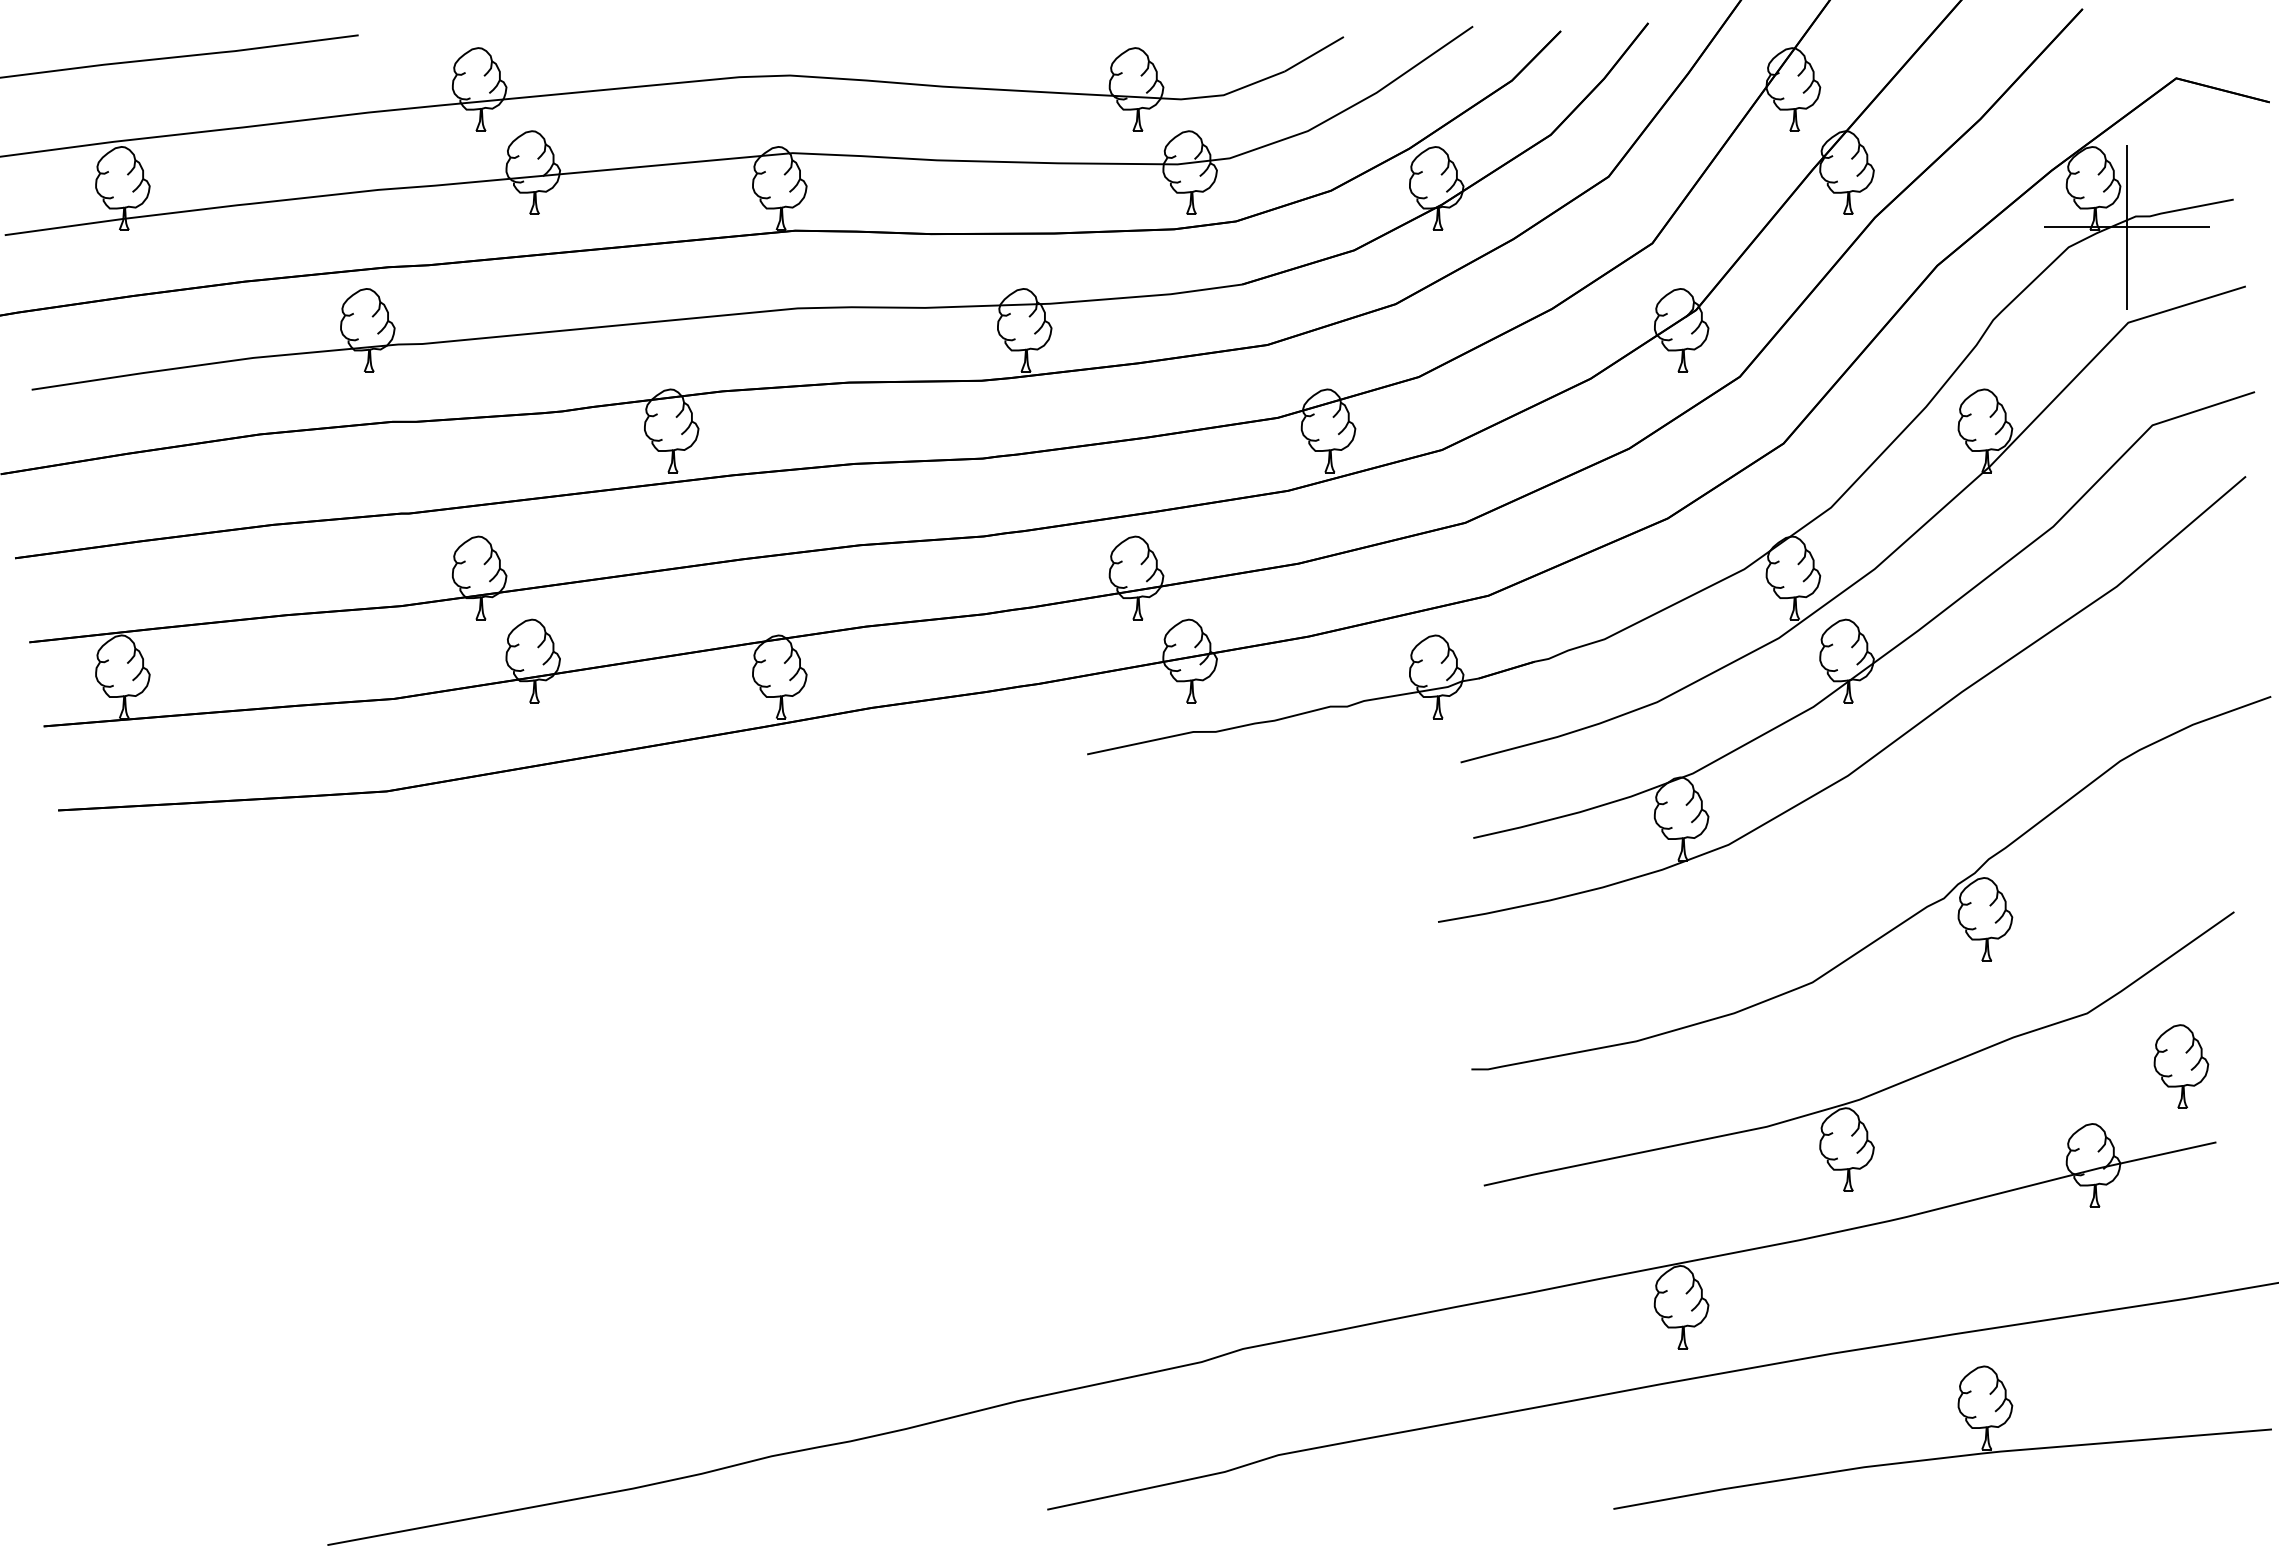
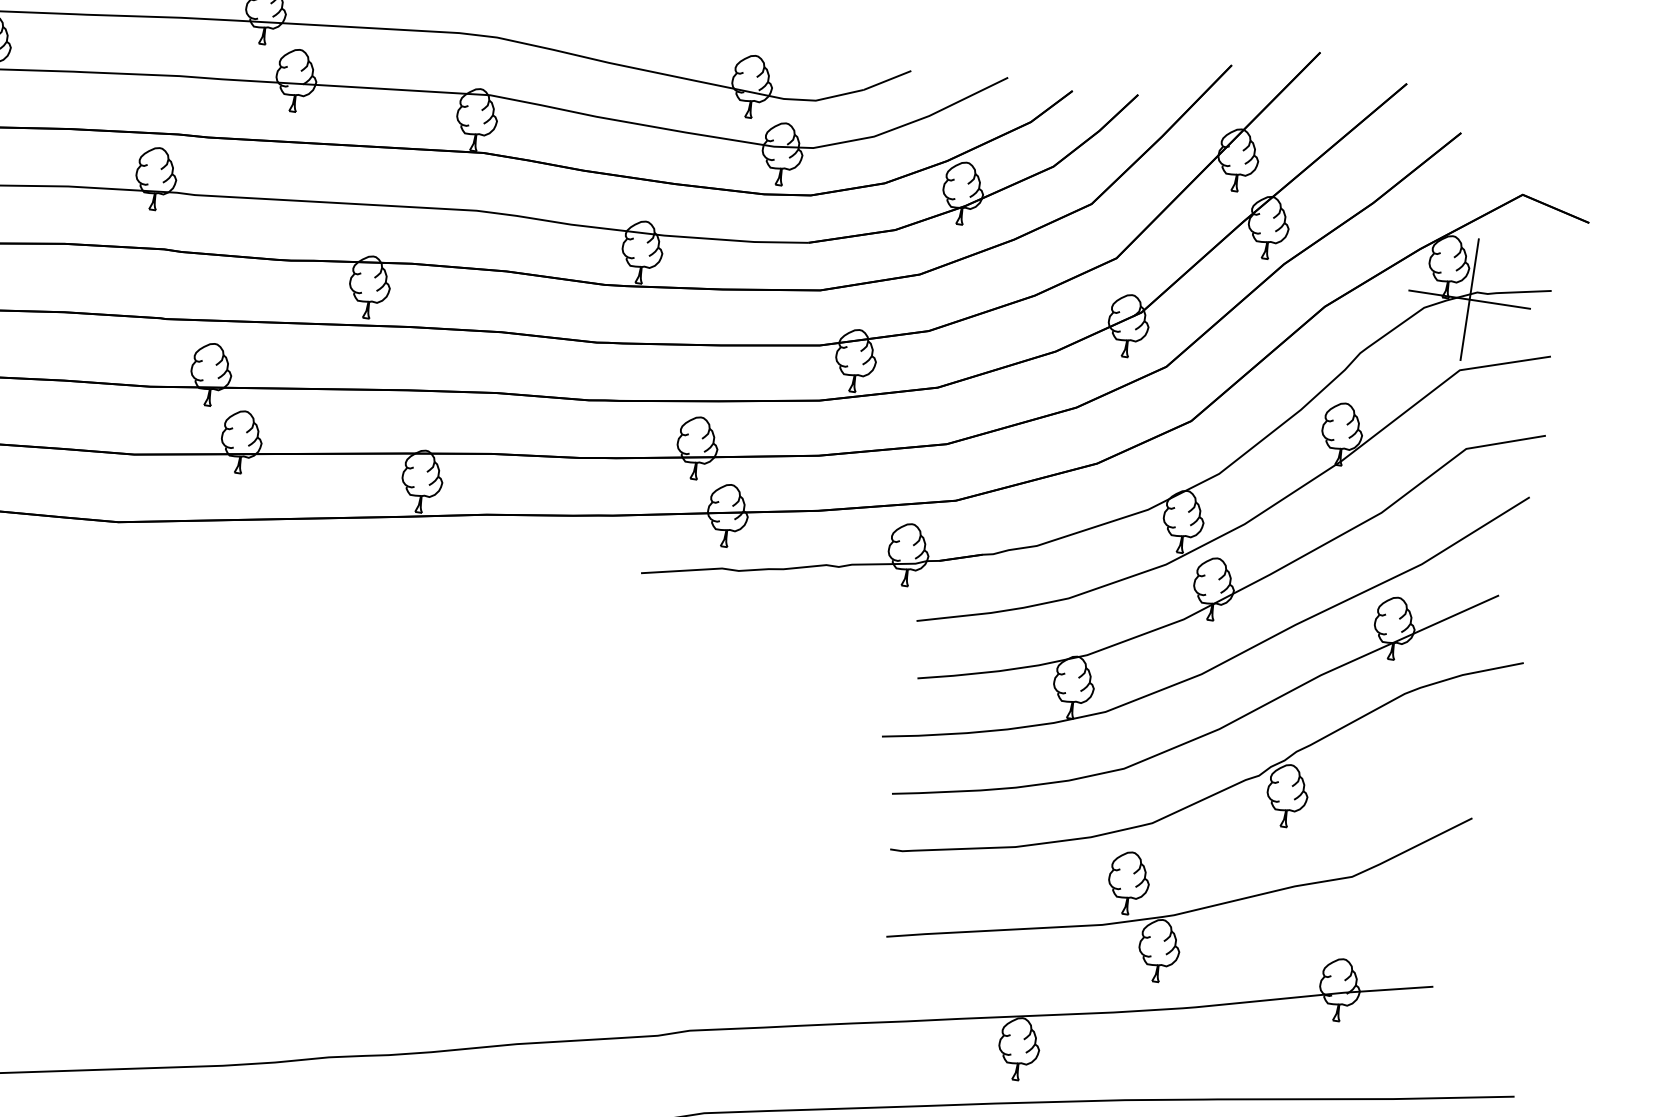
part: (1870, 850) -> (1210, 732), added
part: (2181, 1066) -> (1128, 883), moved

